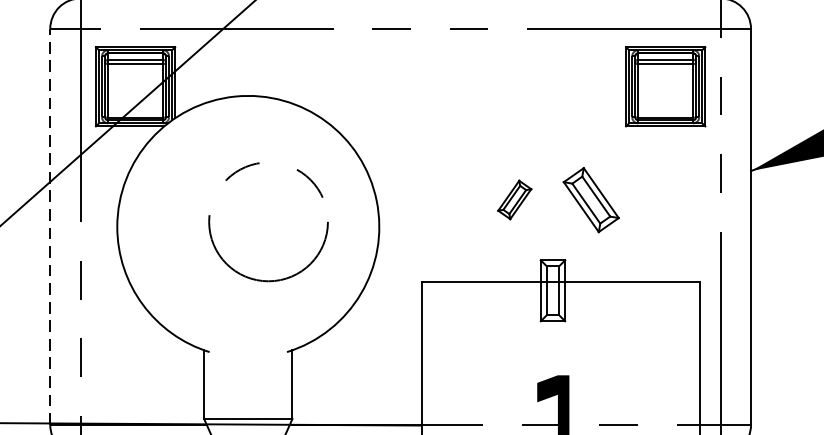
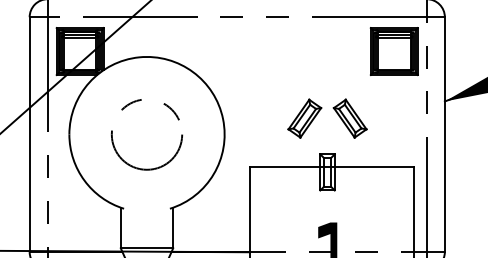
part: (514, 199) -> (304, 118), size x1.67
circle: (267, 221) -> (146, 134), moved
line: (49, 226) -> (29, 134), dashed -> solid

